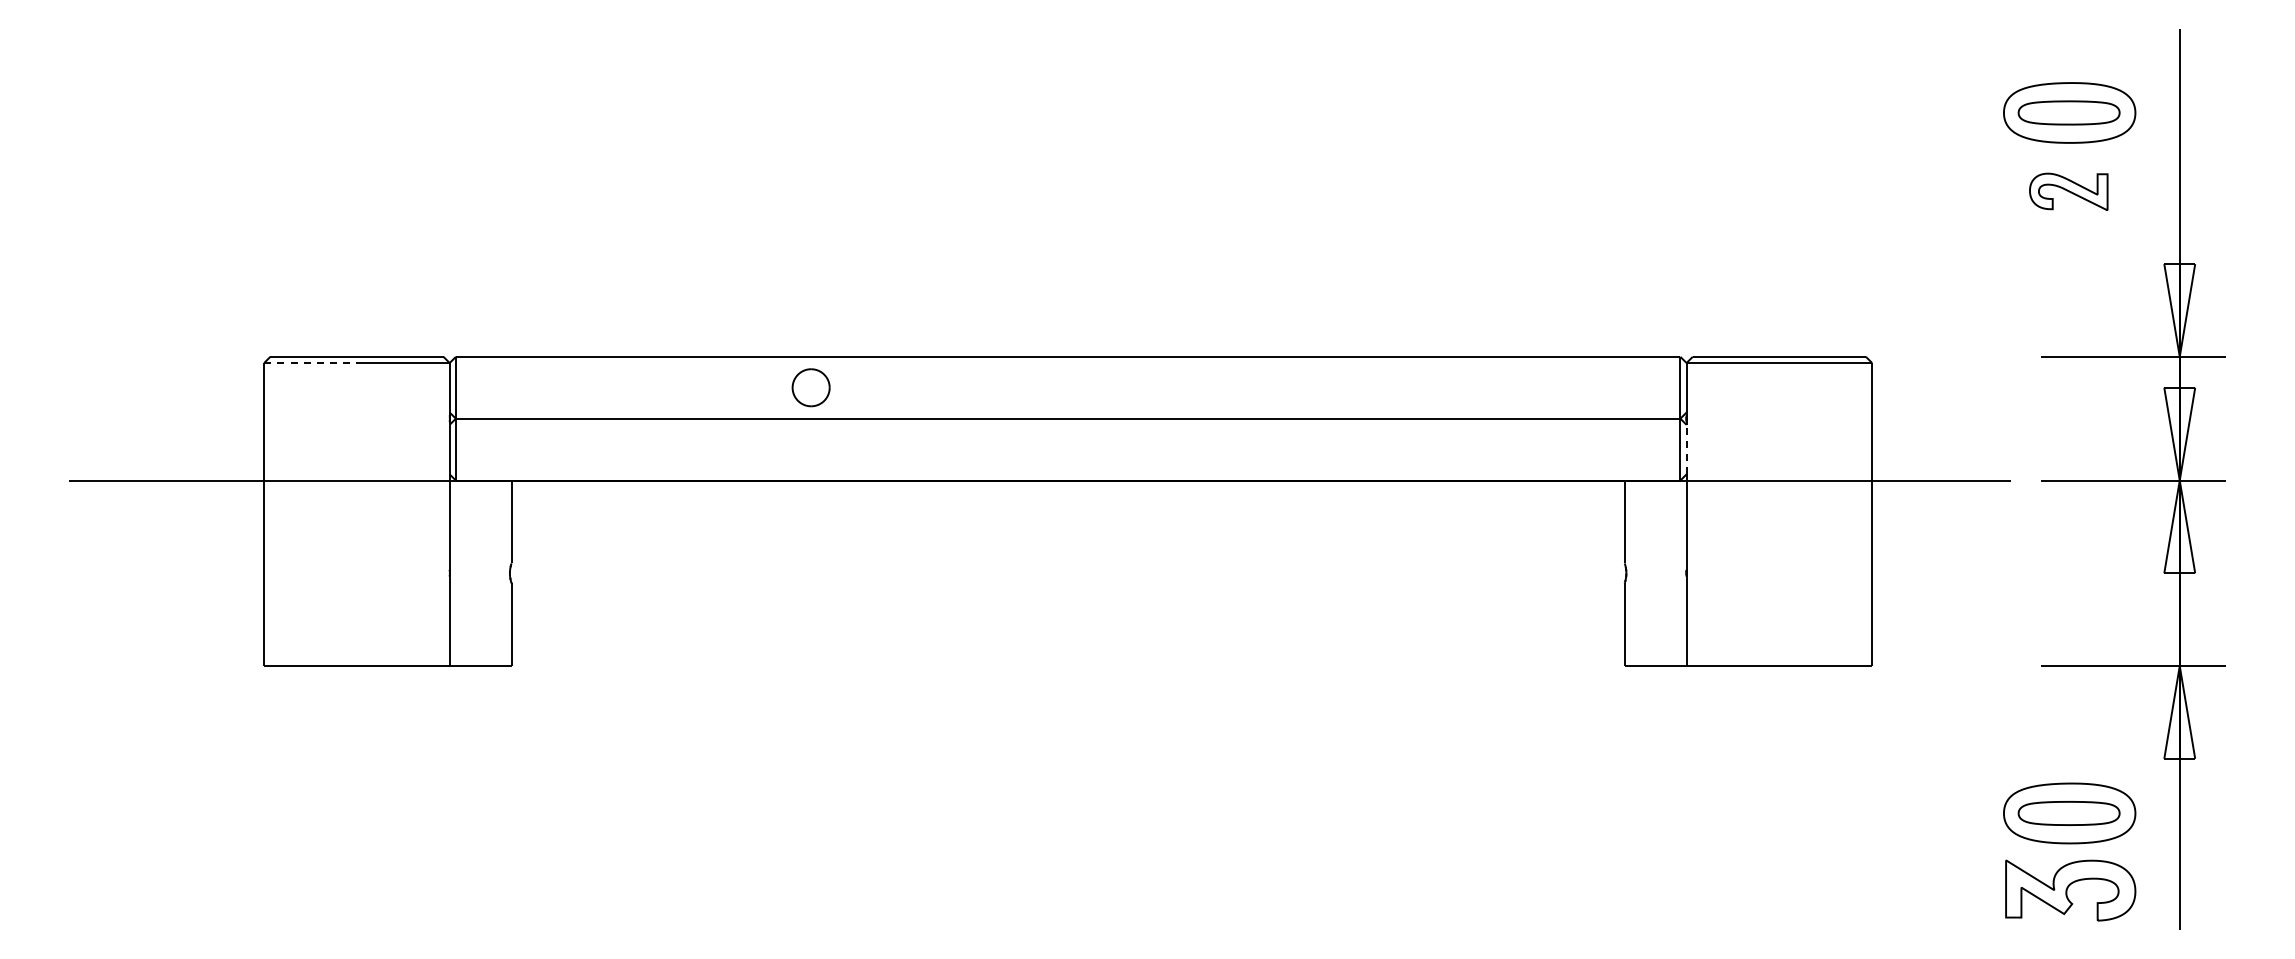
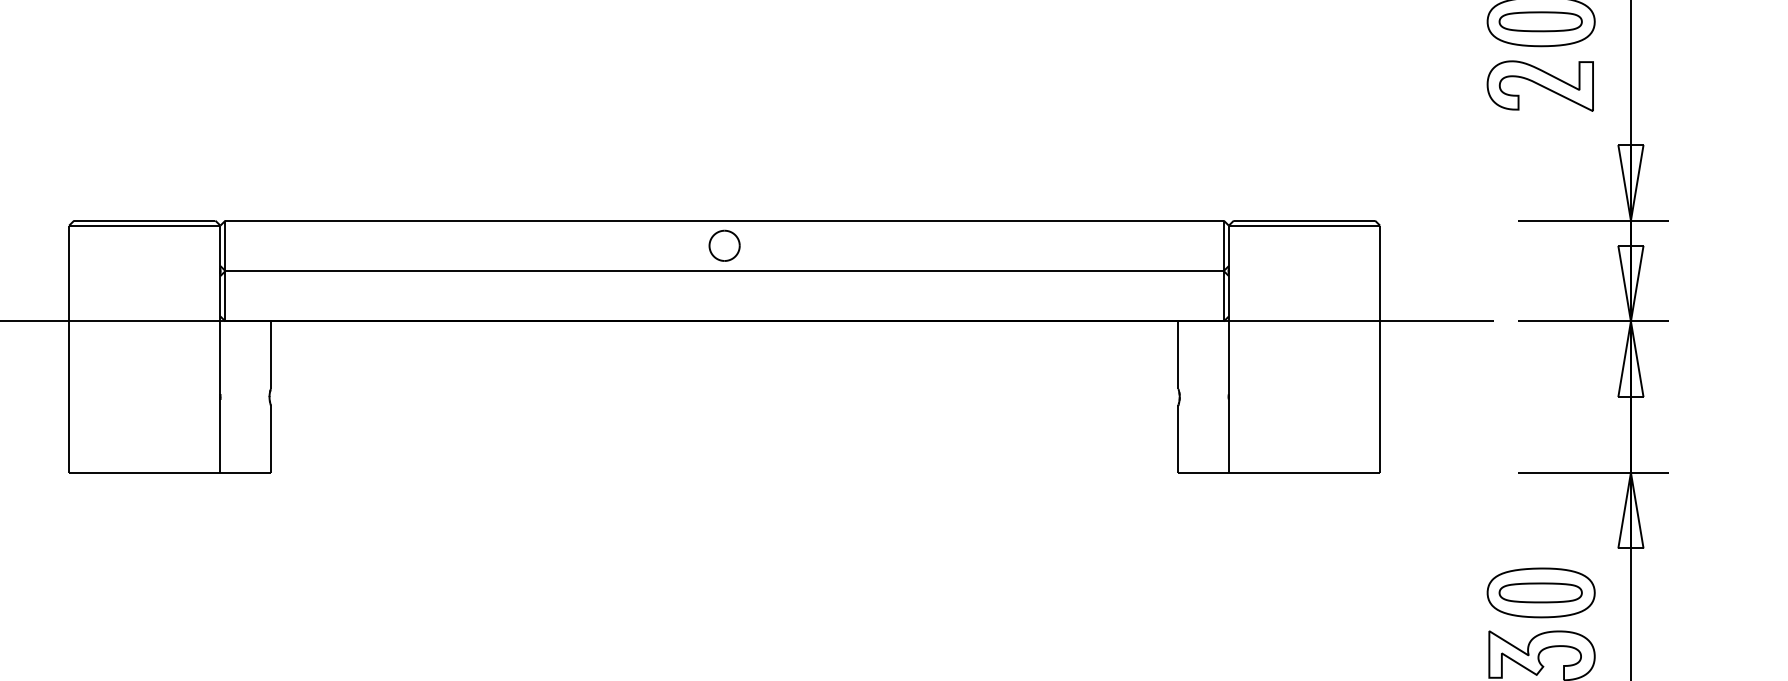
part: (2068, 191) -> (1540, 85), size x1.67
line: (311, 363) -> (107, 226), dashed -> solid
part: (810, 387) -> (724, 245), moved
line: (1686, 449) -> (1228, 296), dashed -> solid

